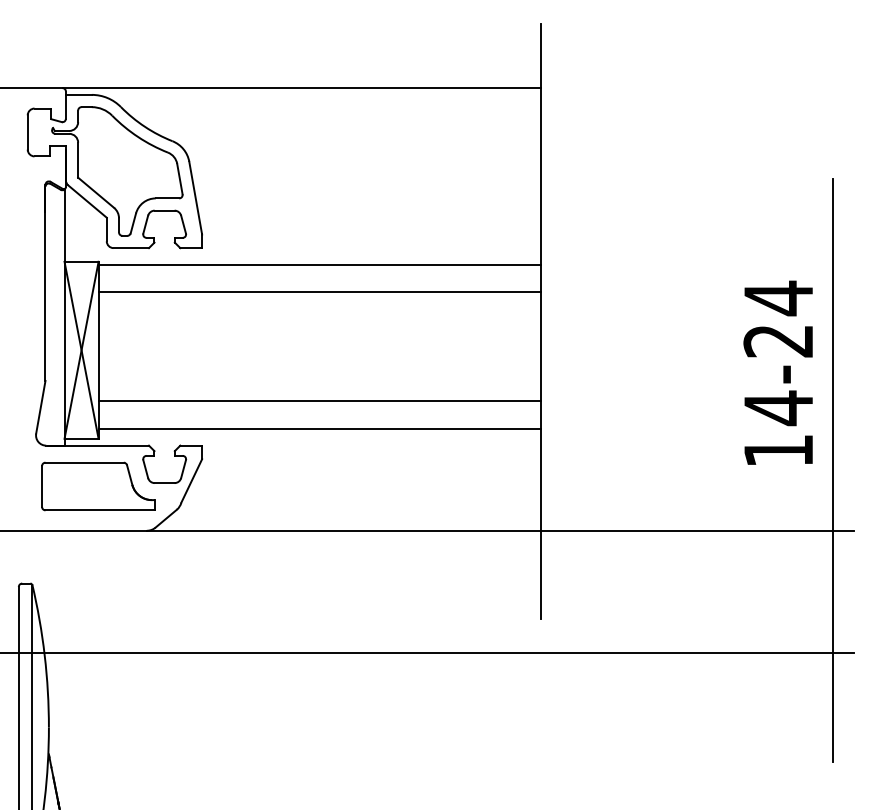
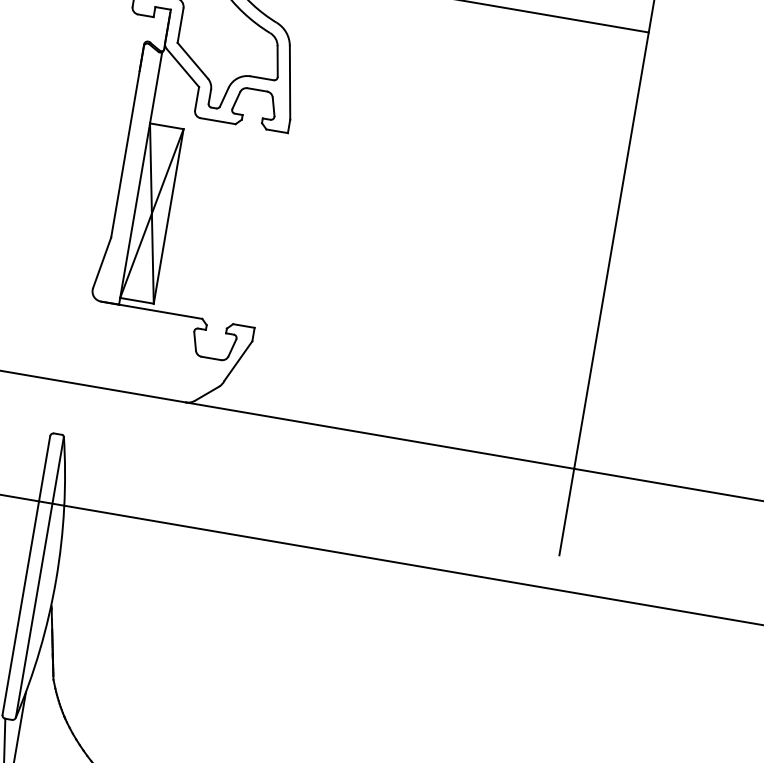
line: (319, 265) -> (400, 170), removed
line: (319, 292) -> (396, 196), removed
line: (319, 401) -> (377, 304), removed
line: (319, 428) -> (373, 330), removed
part: (98, 486) -> (145, 350), removed

